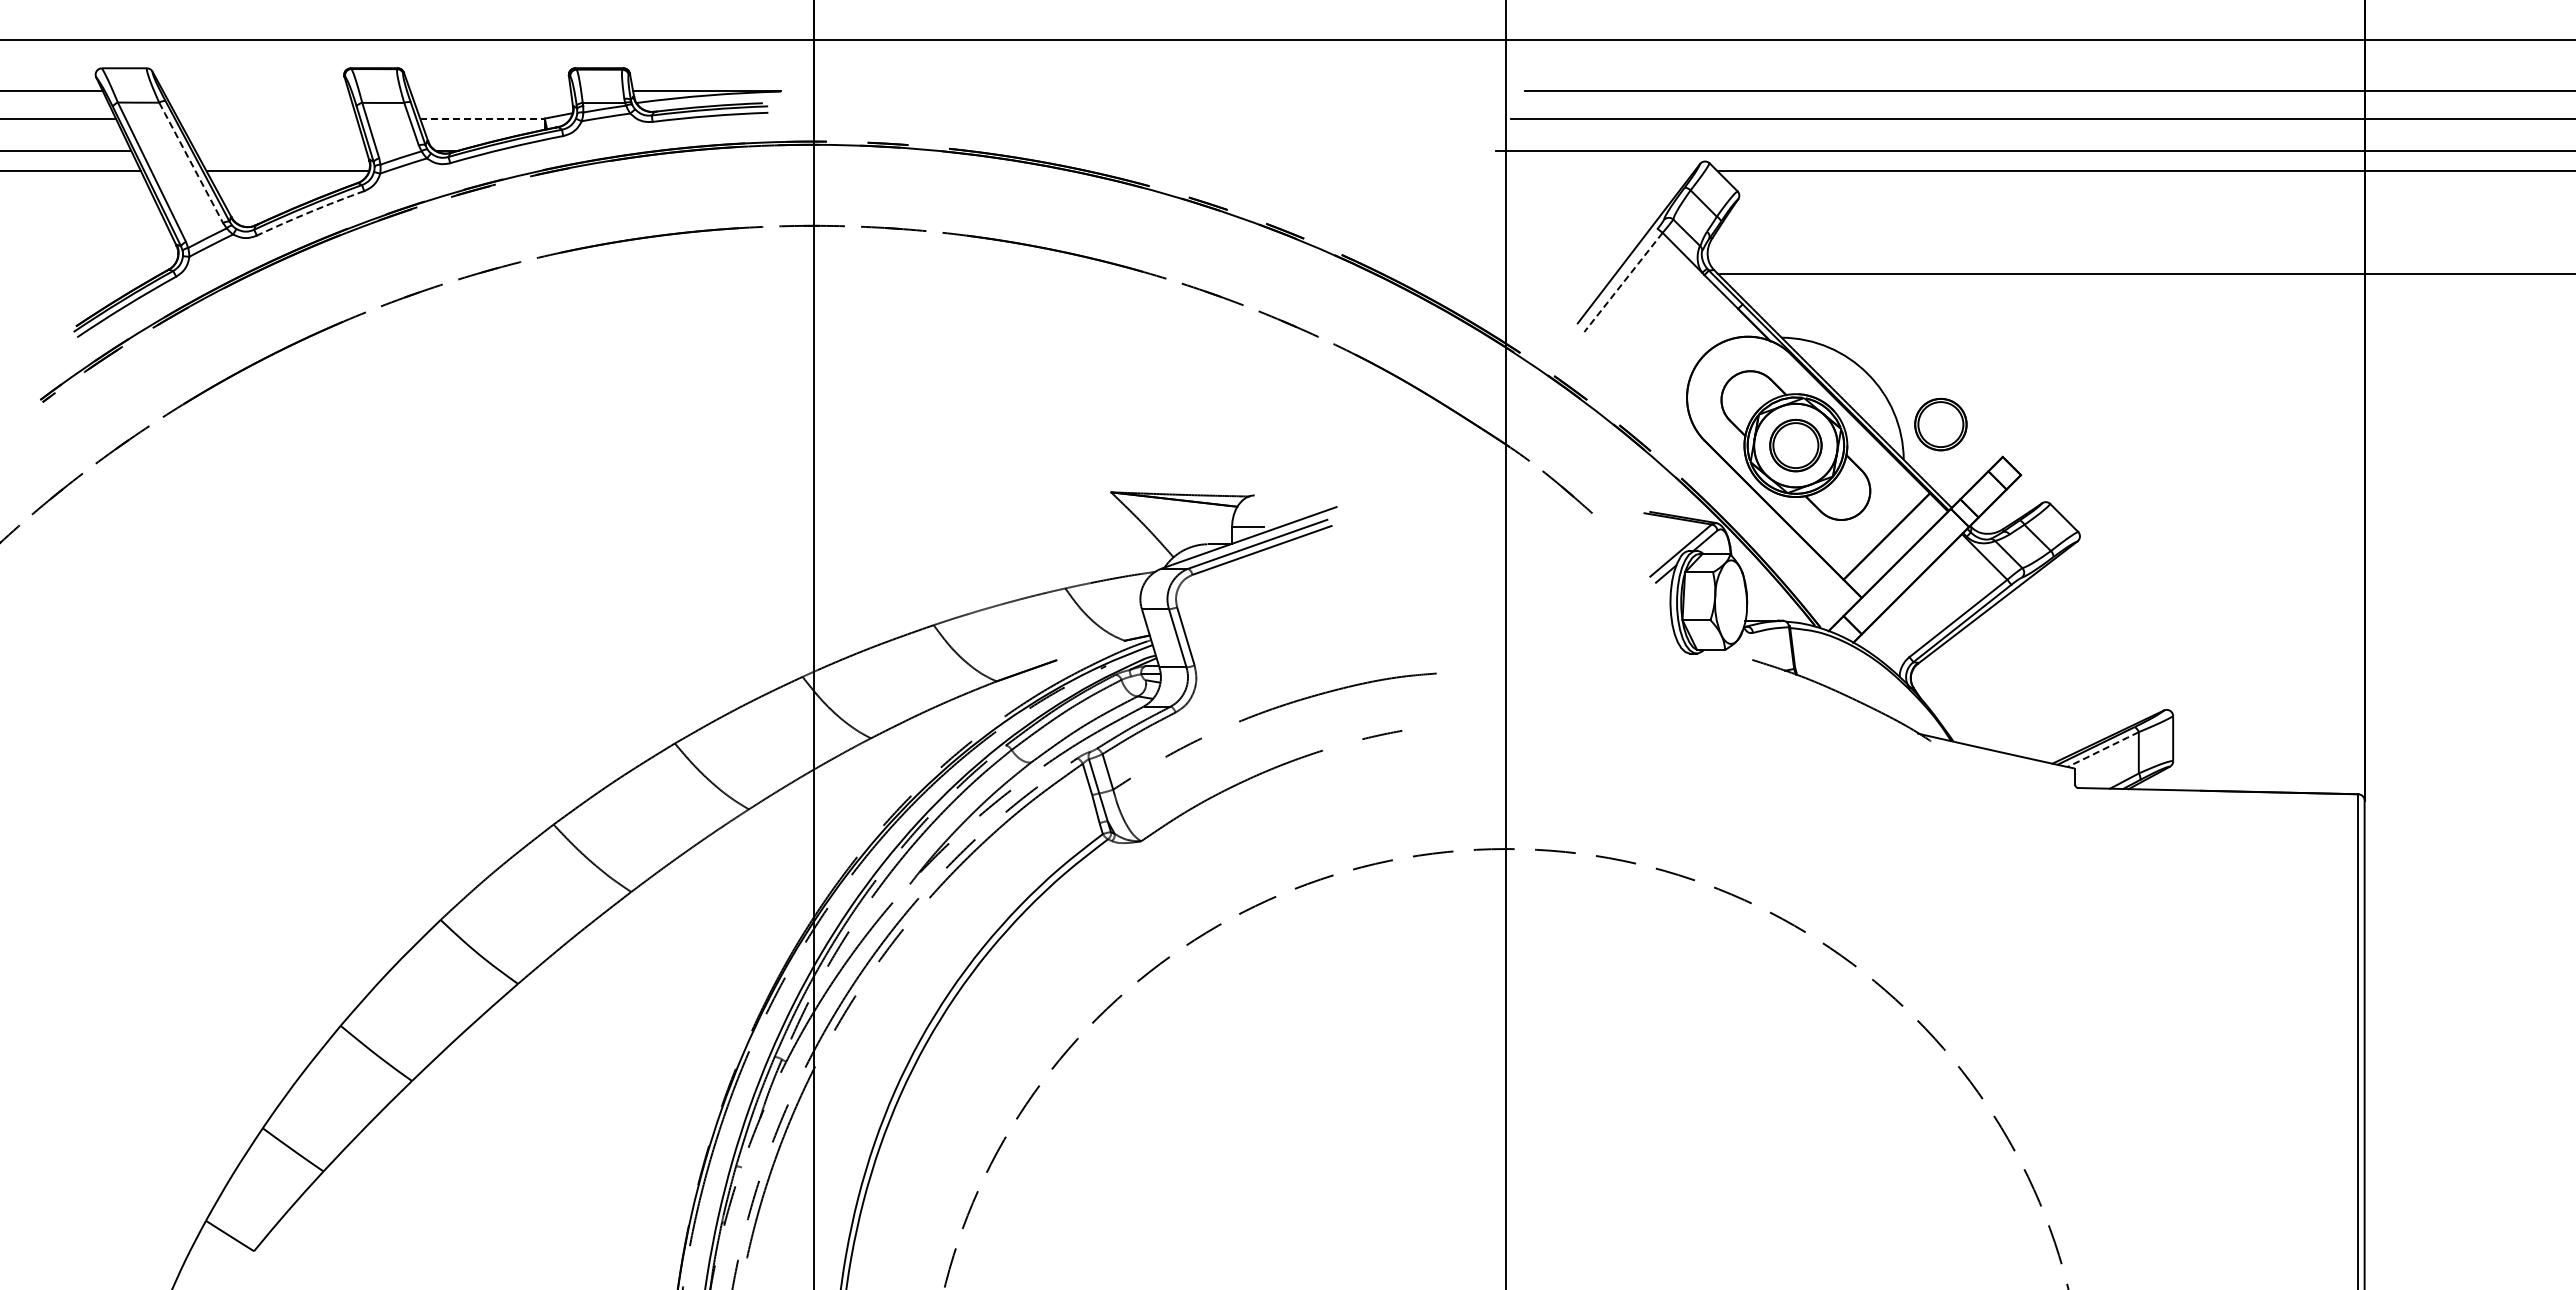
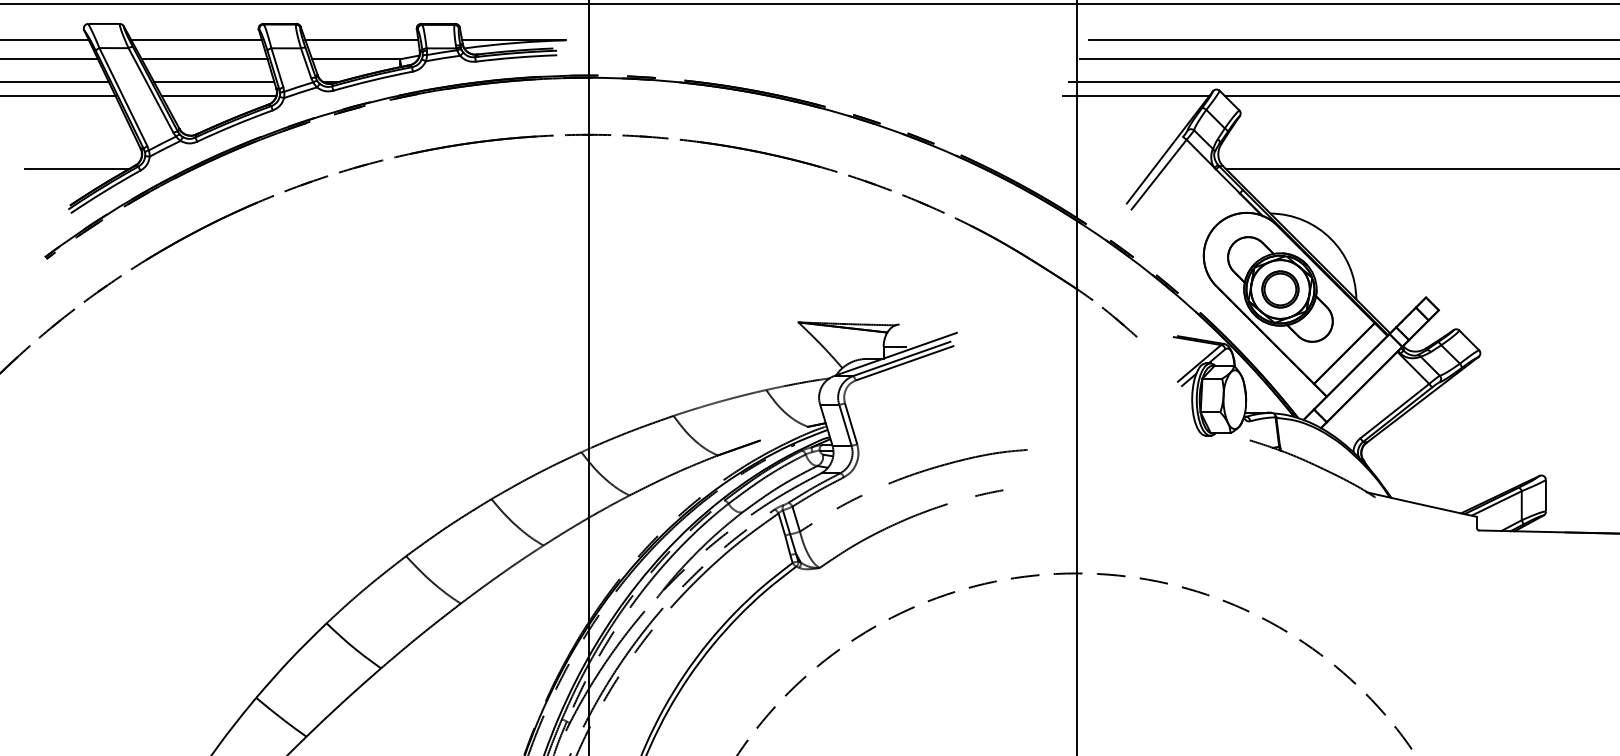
line: (255, 91) -> (196, 40), added
line: (490, 91) -> (361, 40), added
line: (267, 118) -> (204, 59), added
line: (483, 118) -> (356, 59), dashed -> solid
line: (280, 150) -> (213, 81), added
line: (190, 161) -> (150, 89), dashed -> solid
line: (1590, 171) -> (1135, 96), added
arc: (310, 212) -> (235, 125), dashed -> solid
line: (86, 273) -> (77, 168), added
line: (1623, 282) -> (1159, 174), dashed -> solid
part: (1940, 424) -> (1382, 274), removed
line: (2102, 749) -> (1496, 503), dashed -> solid

